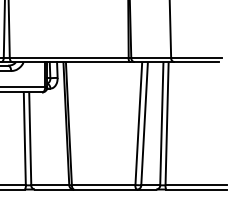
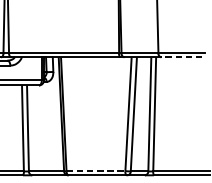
line: (195, 62) -> (181, 57), solid -> dashed
line: (103, 185) -> (95, 171), solid -> dashed

